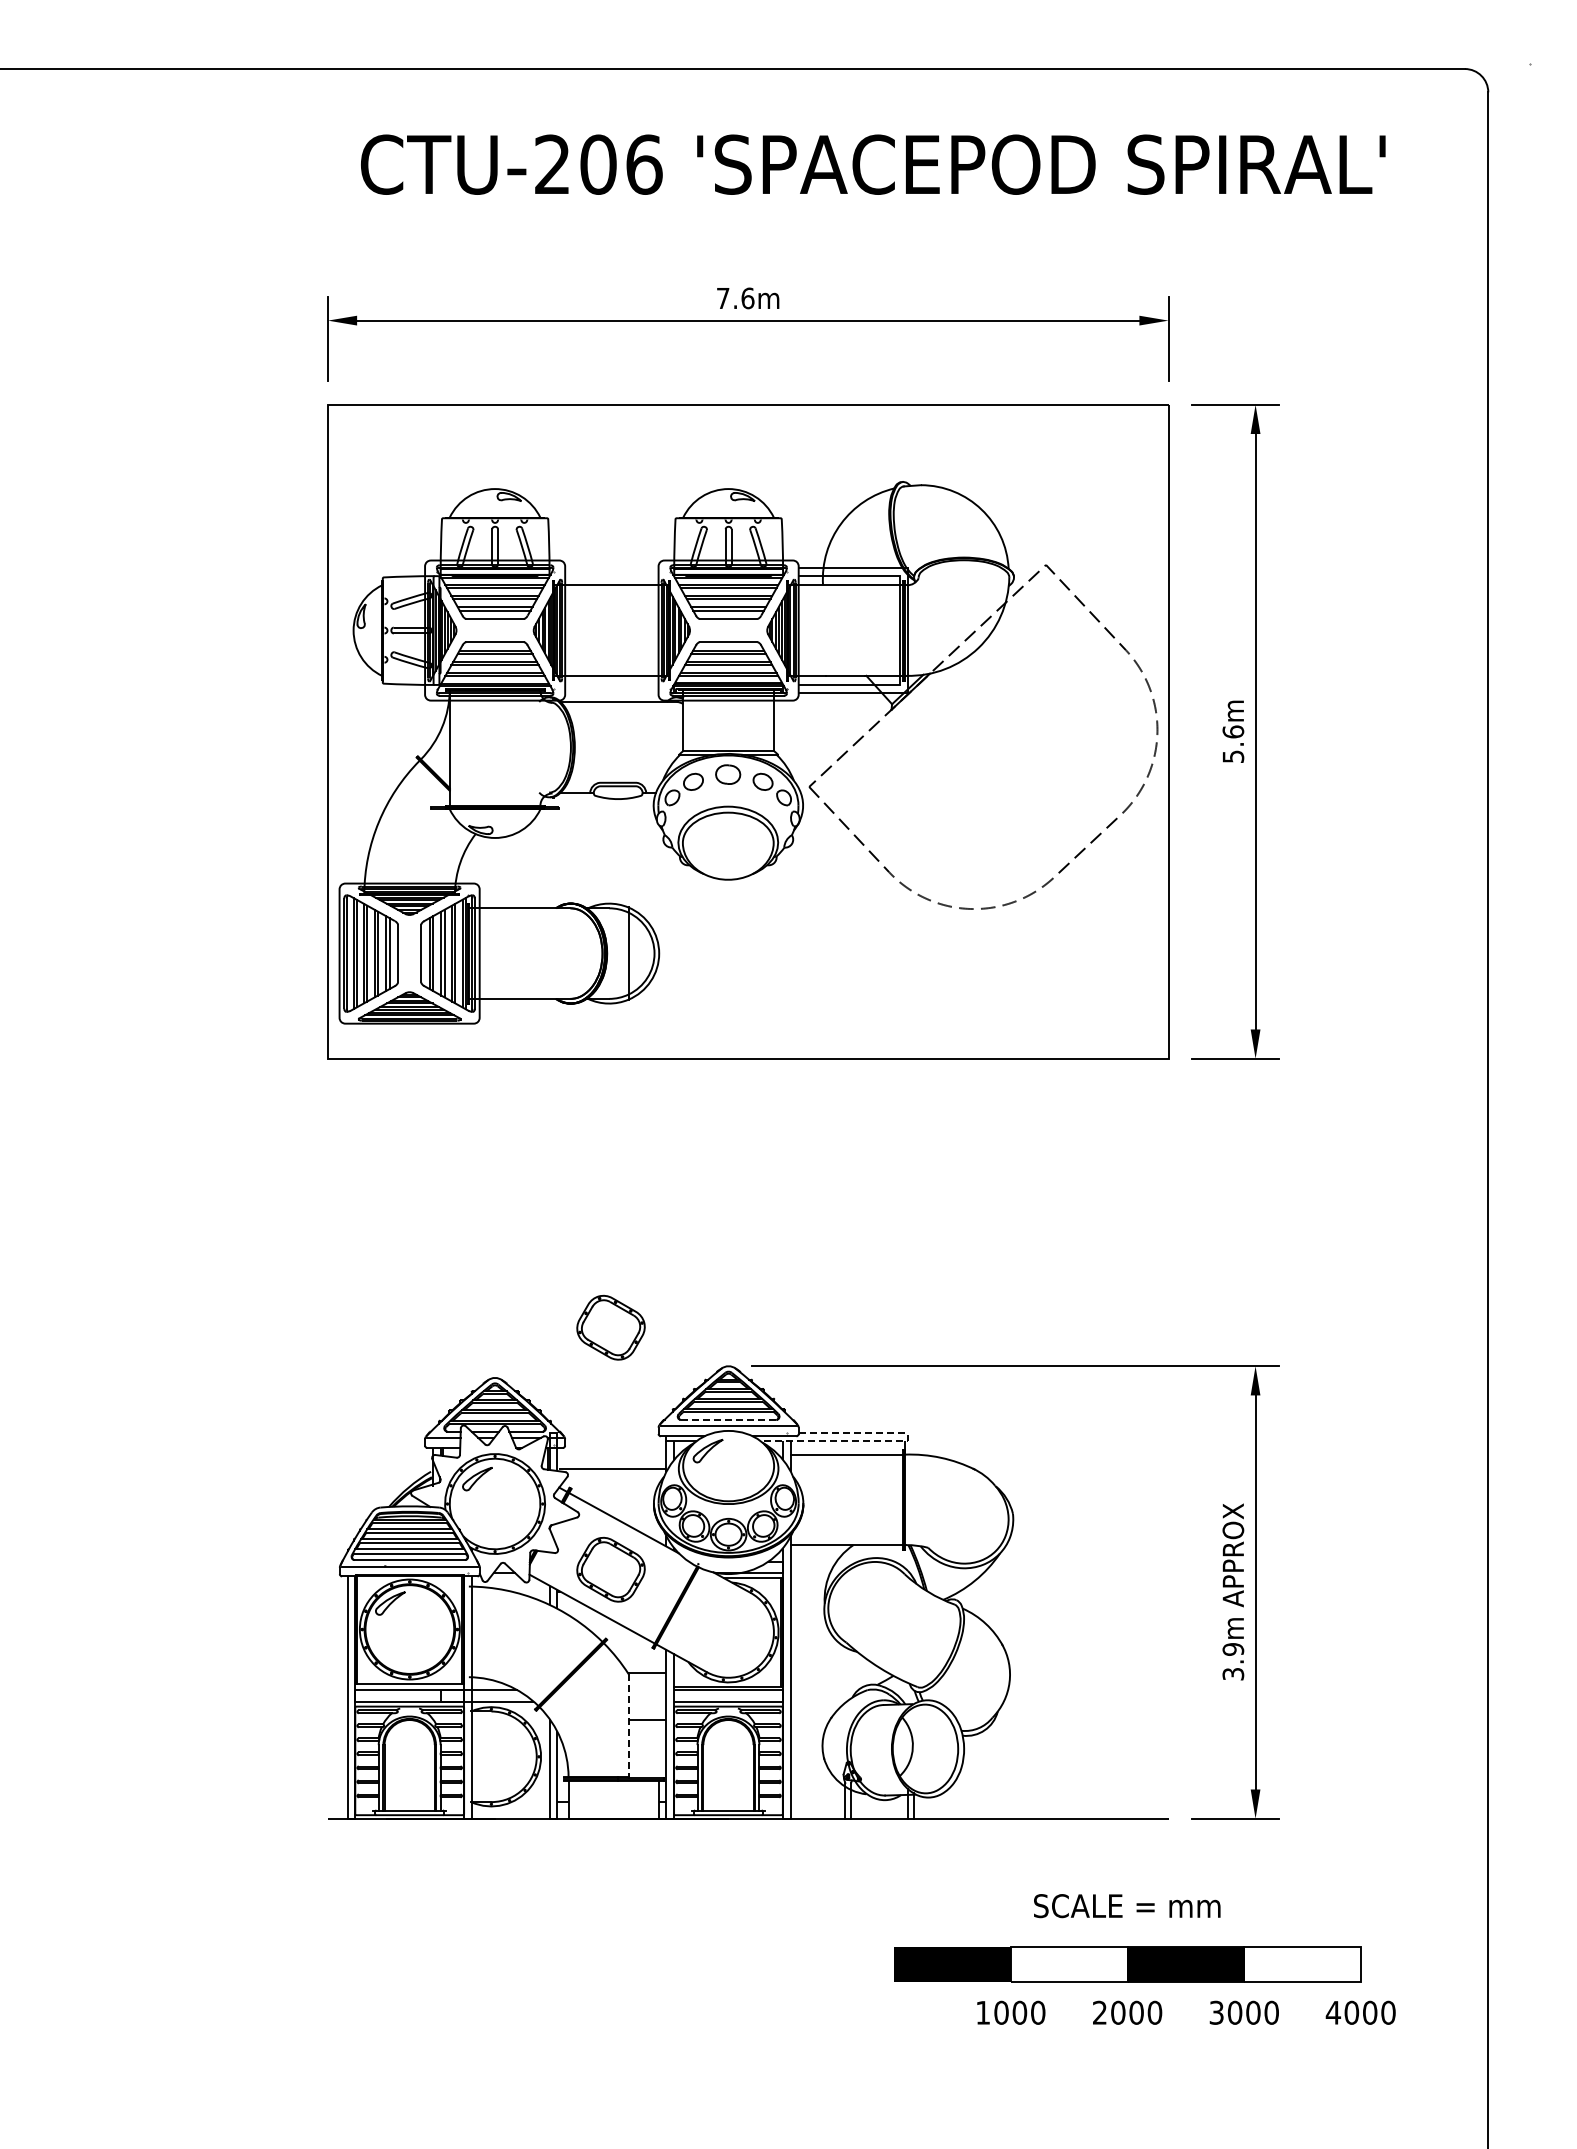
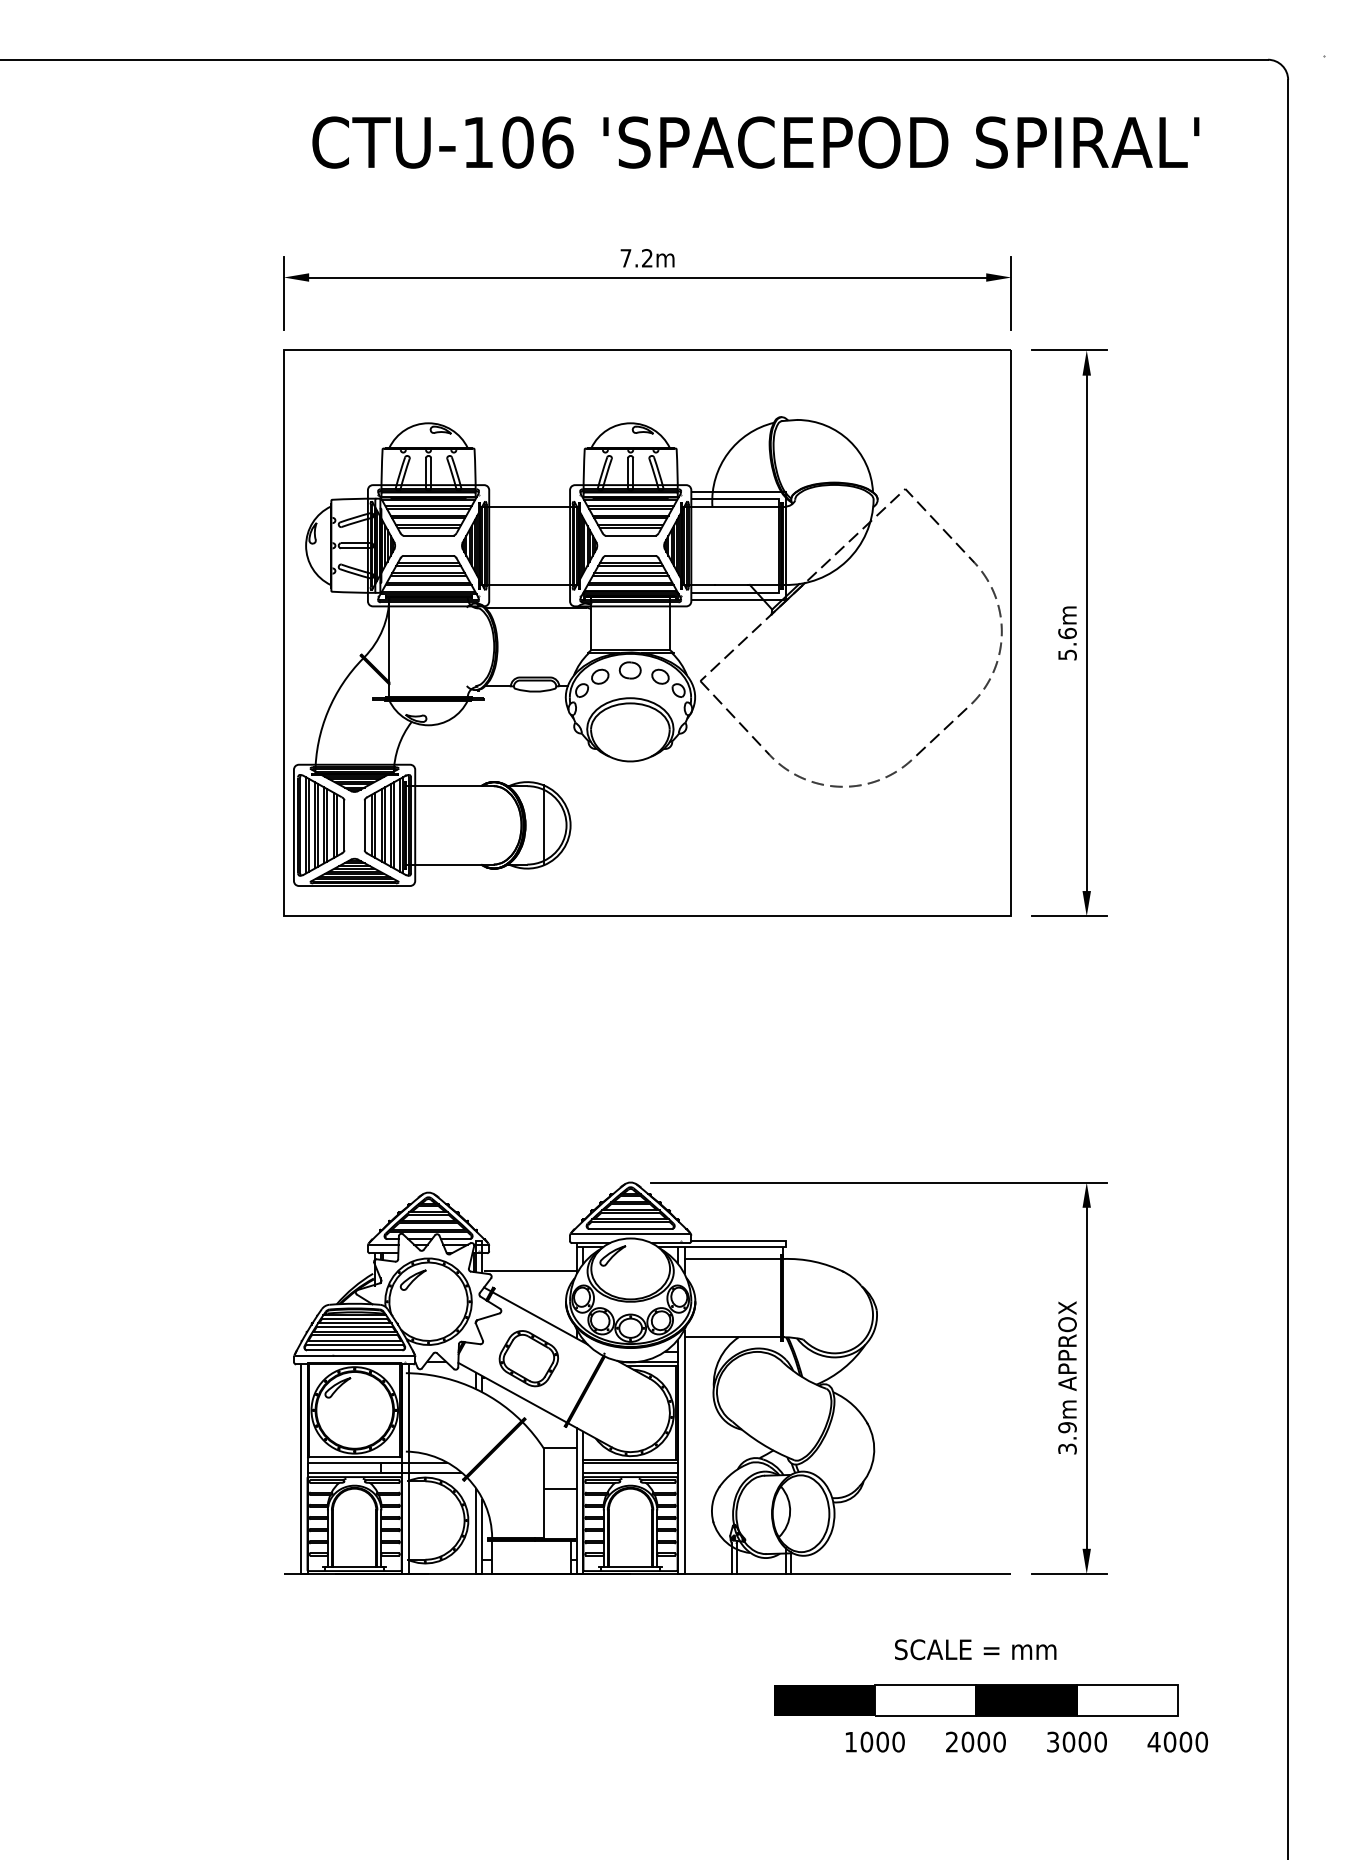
text: (552, 163) -> (478, 141), CTU-206 -> CTU-106
text: (747, 298) -> (647, 258), 7.6m -> 7.2m
part: (610, 1327) -> (528, 1148), removed
line: (728, 1419) -> (630, 1228), dashed -> solid
line: (892, 1440) -> (772, 1246), dashed -> solid
line: (628, 1726) -> (544, 1494), dashed -> solid

